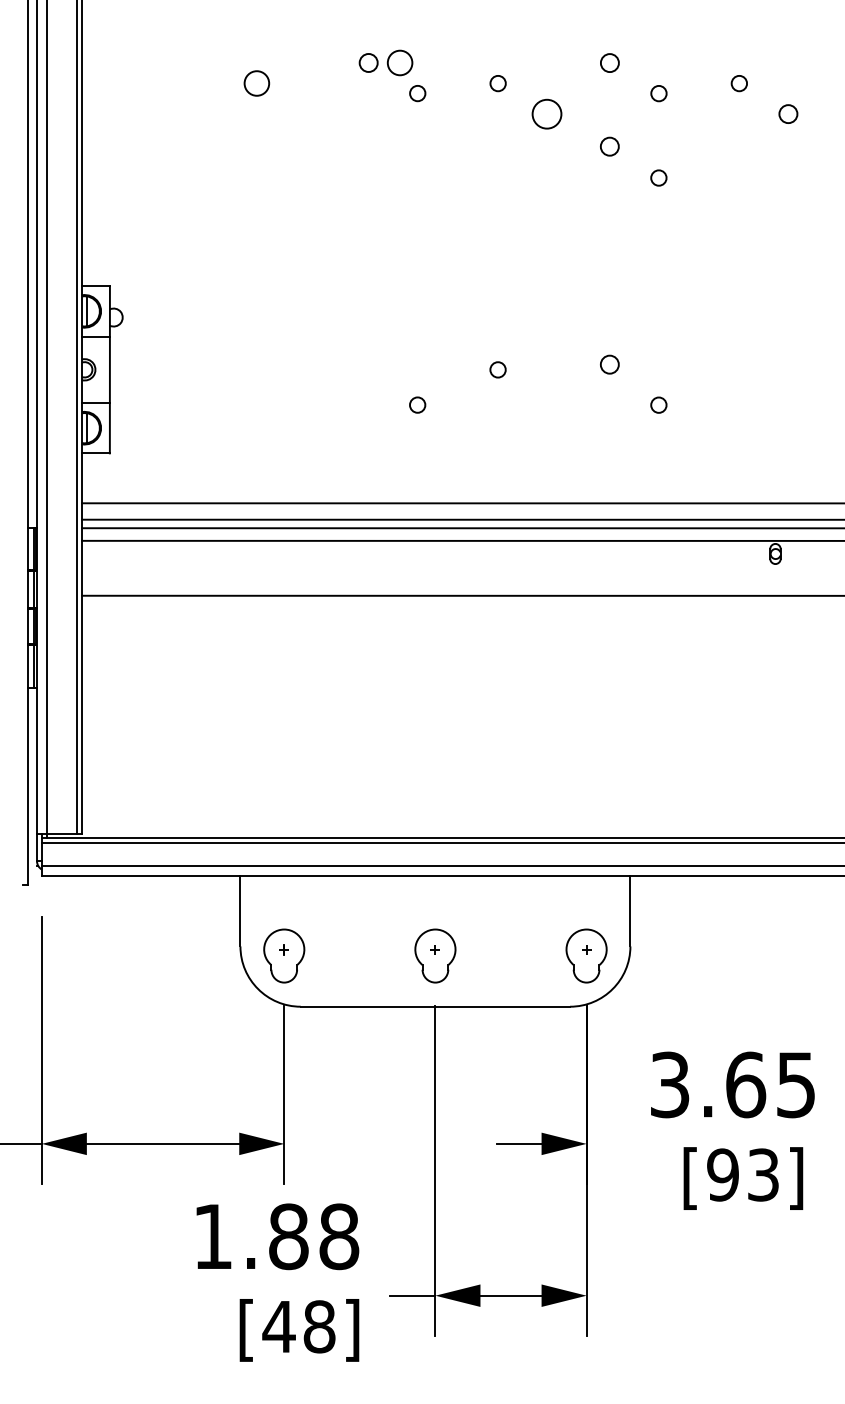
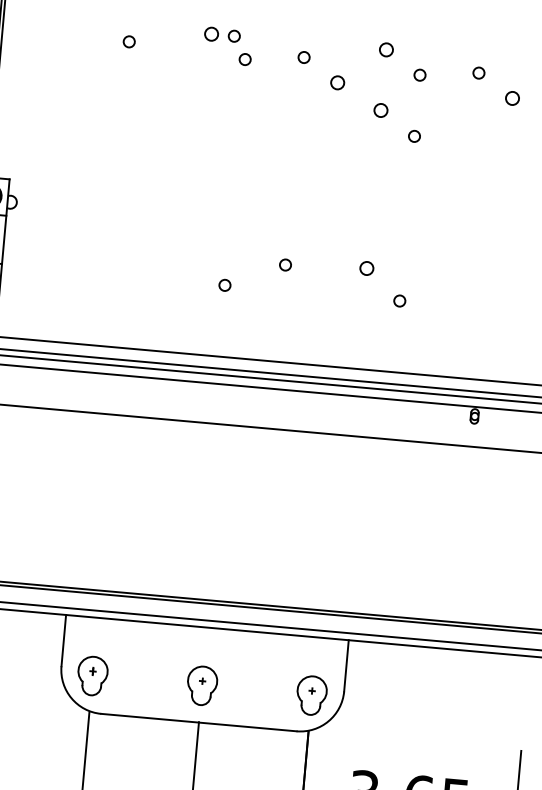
circle: (399, 62) -> (233, 35), size x0.62
circle: (256, 83) -> (128, 41), size x0.62
circle: (547, 113) -> (337, 82), size x0.62

